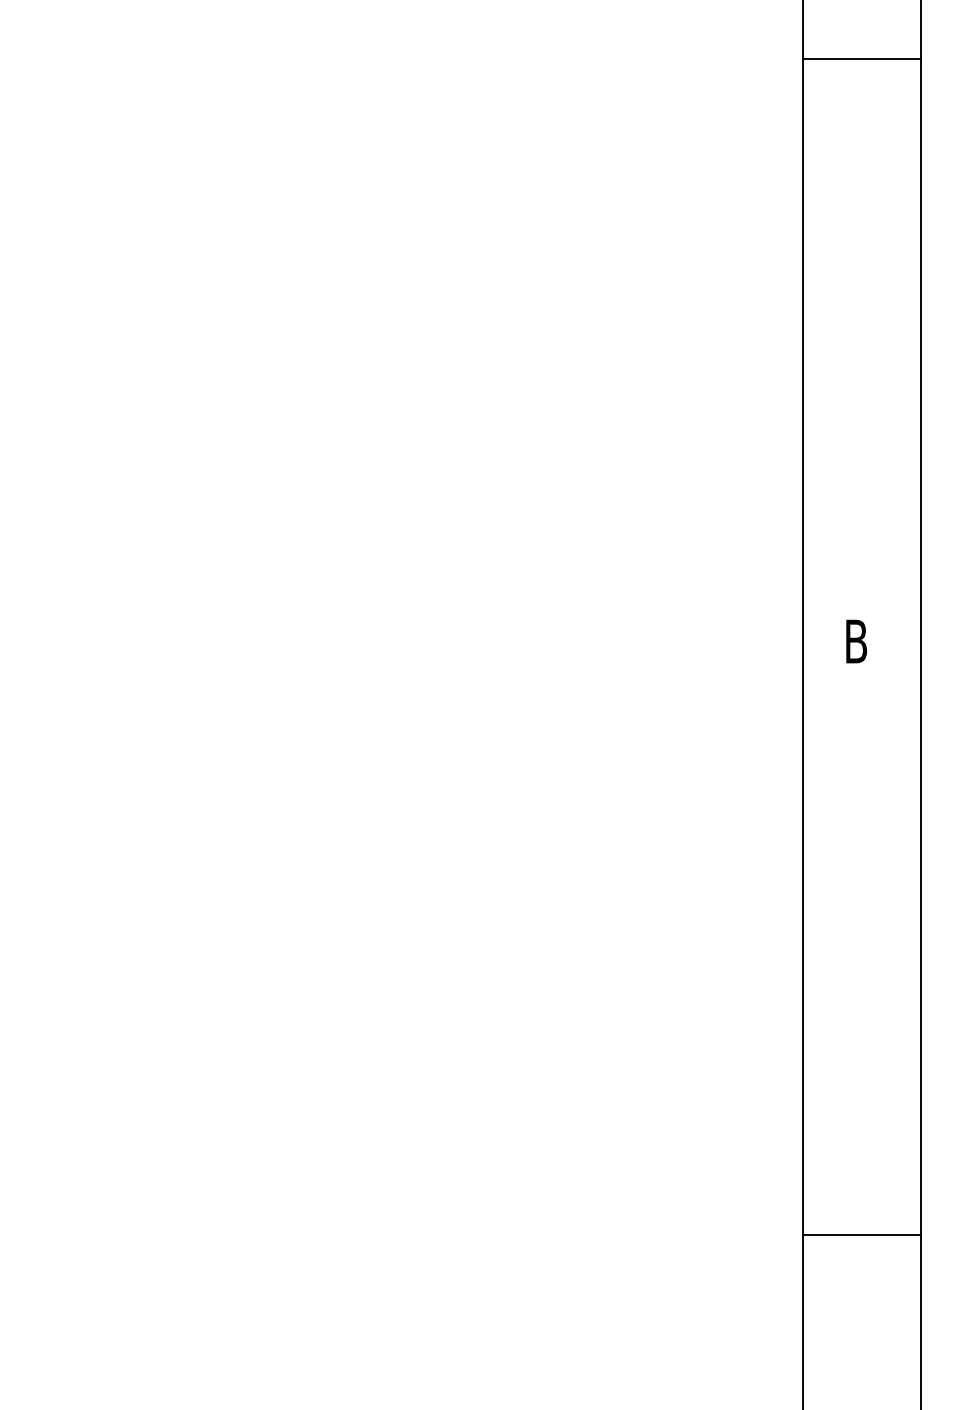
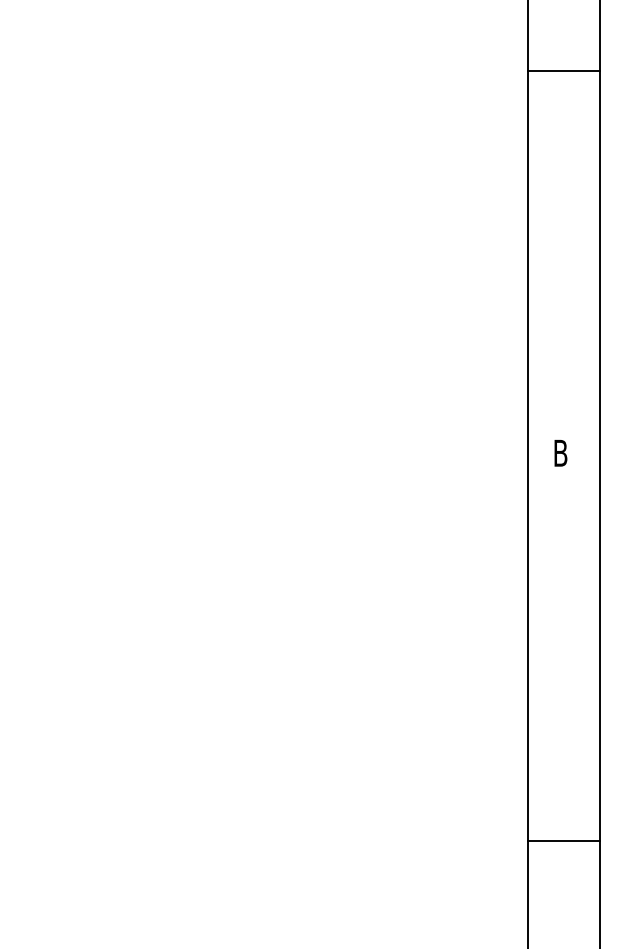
line: (860, 58) -> (563, 70), moved
line: (860, 1235) -> (563, 840), moved

